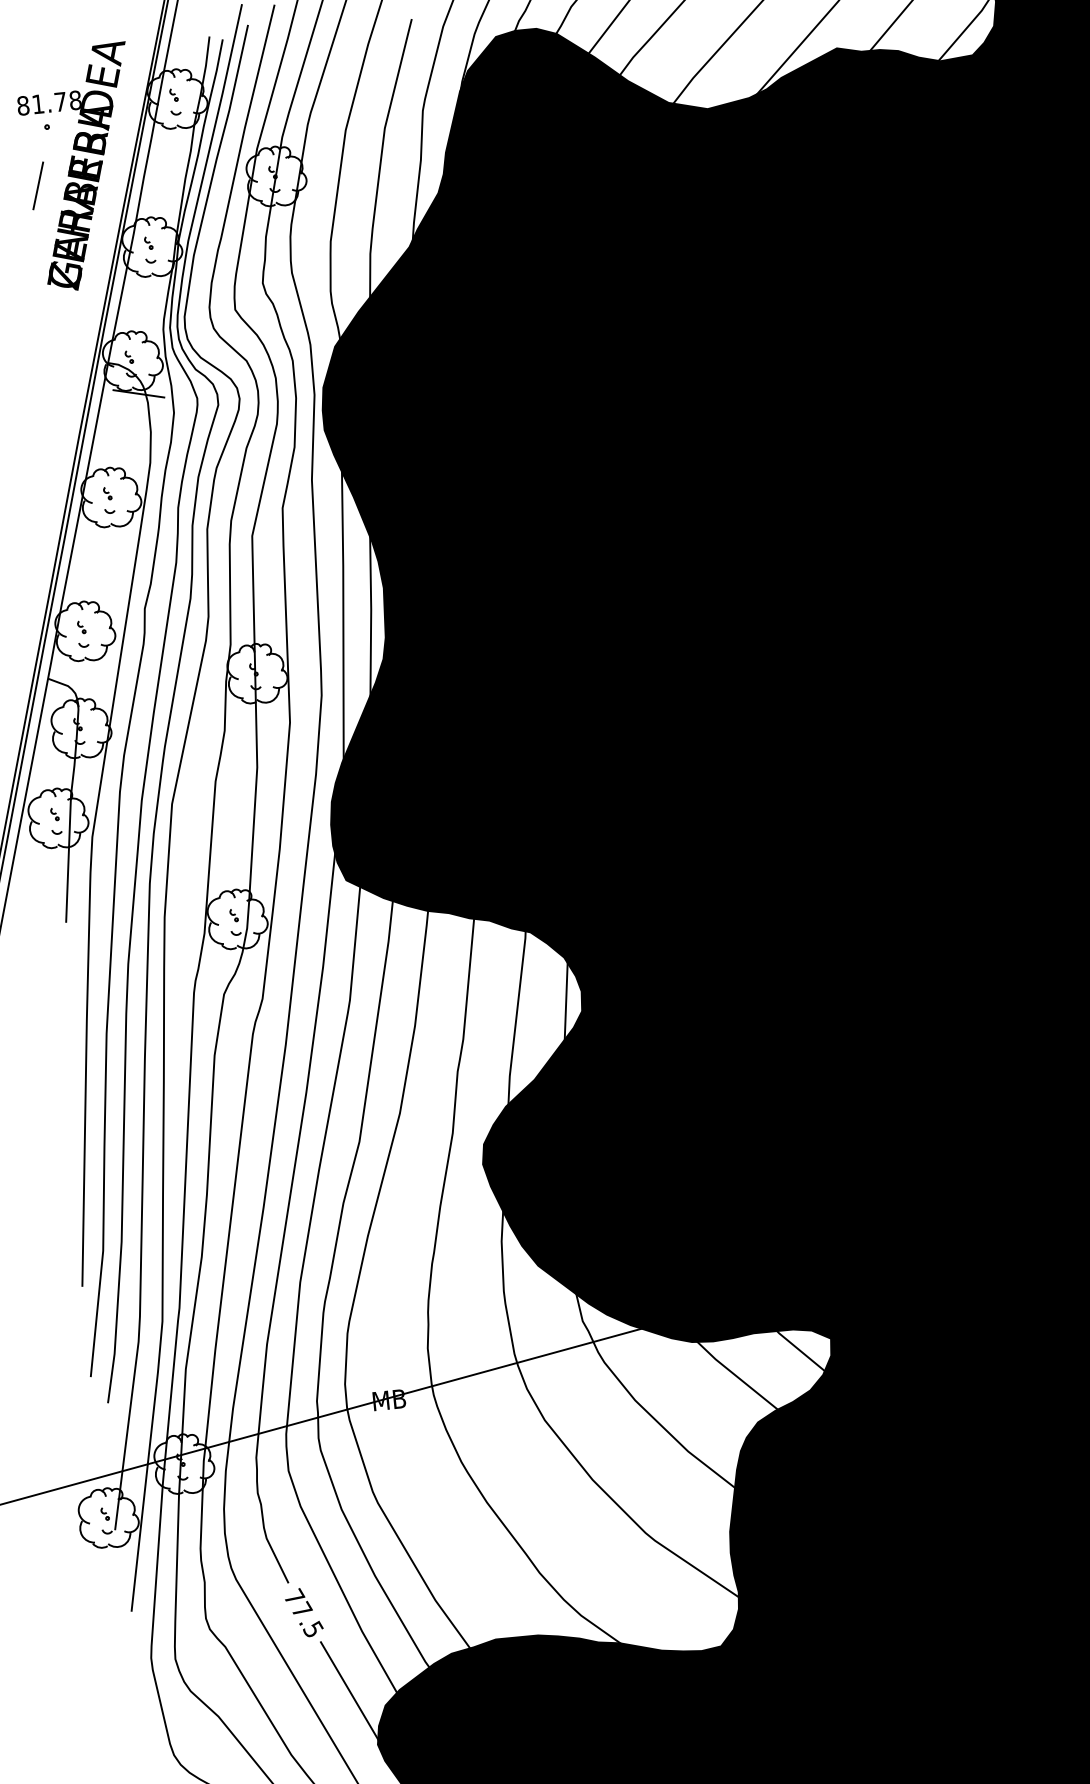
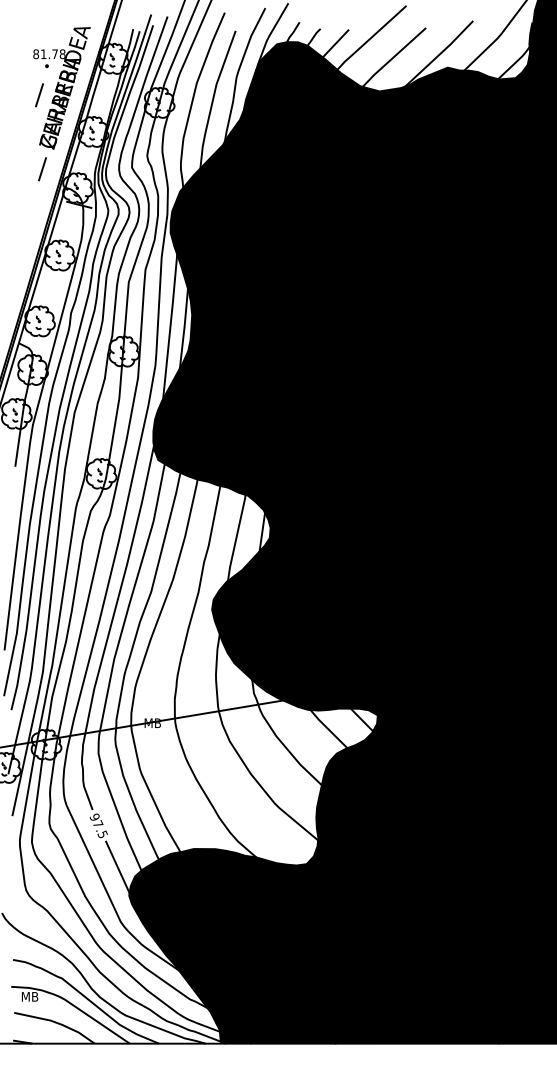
line: (59, 331) -> (42, 169), added
text: (293, 1595) -> (94, 816), 77.5 -> 97.5

